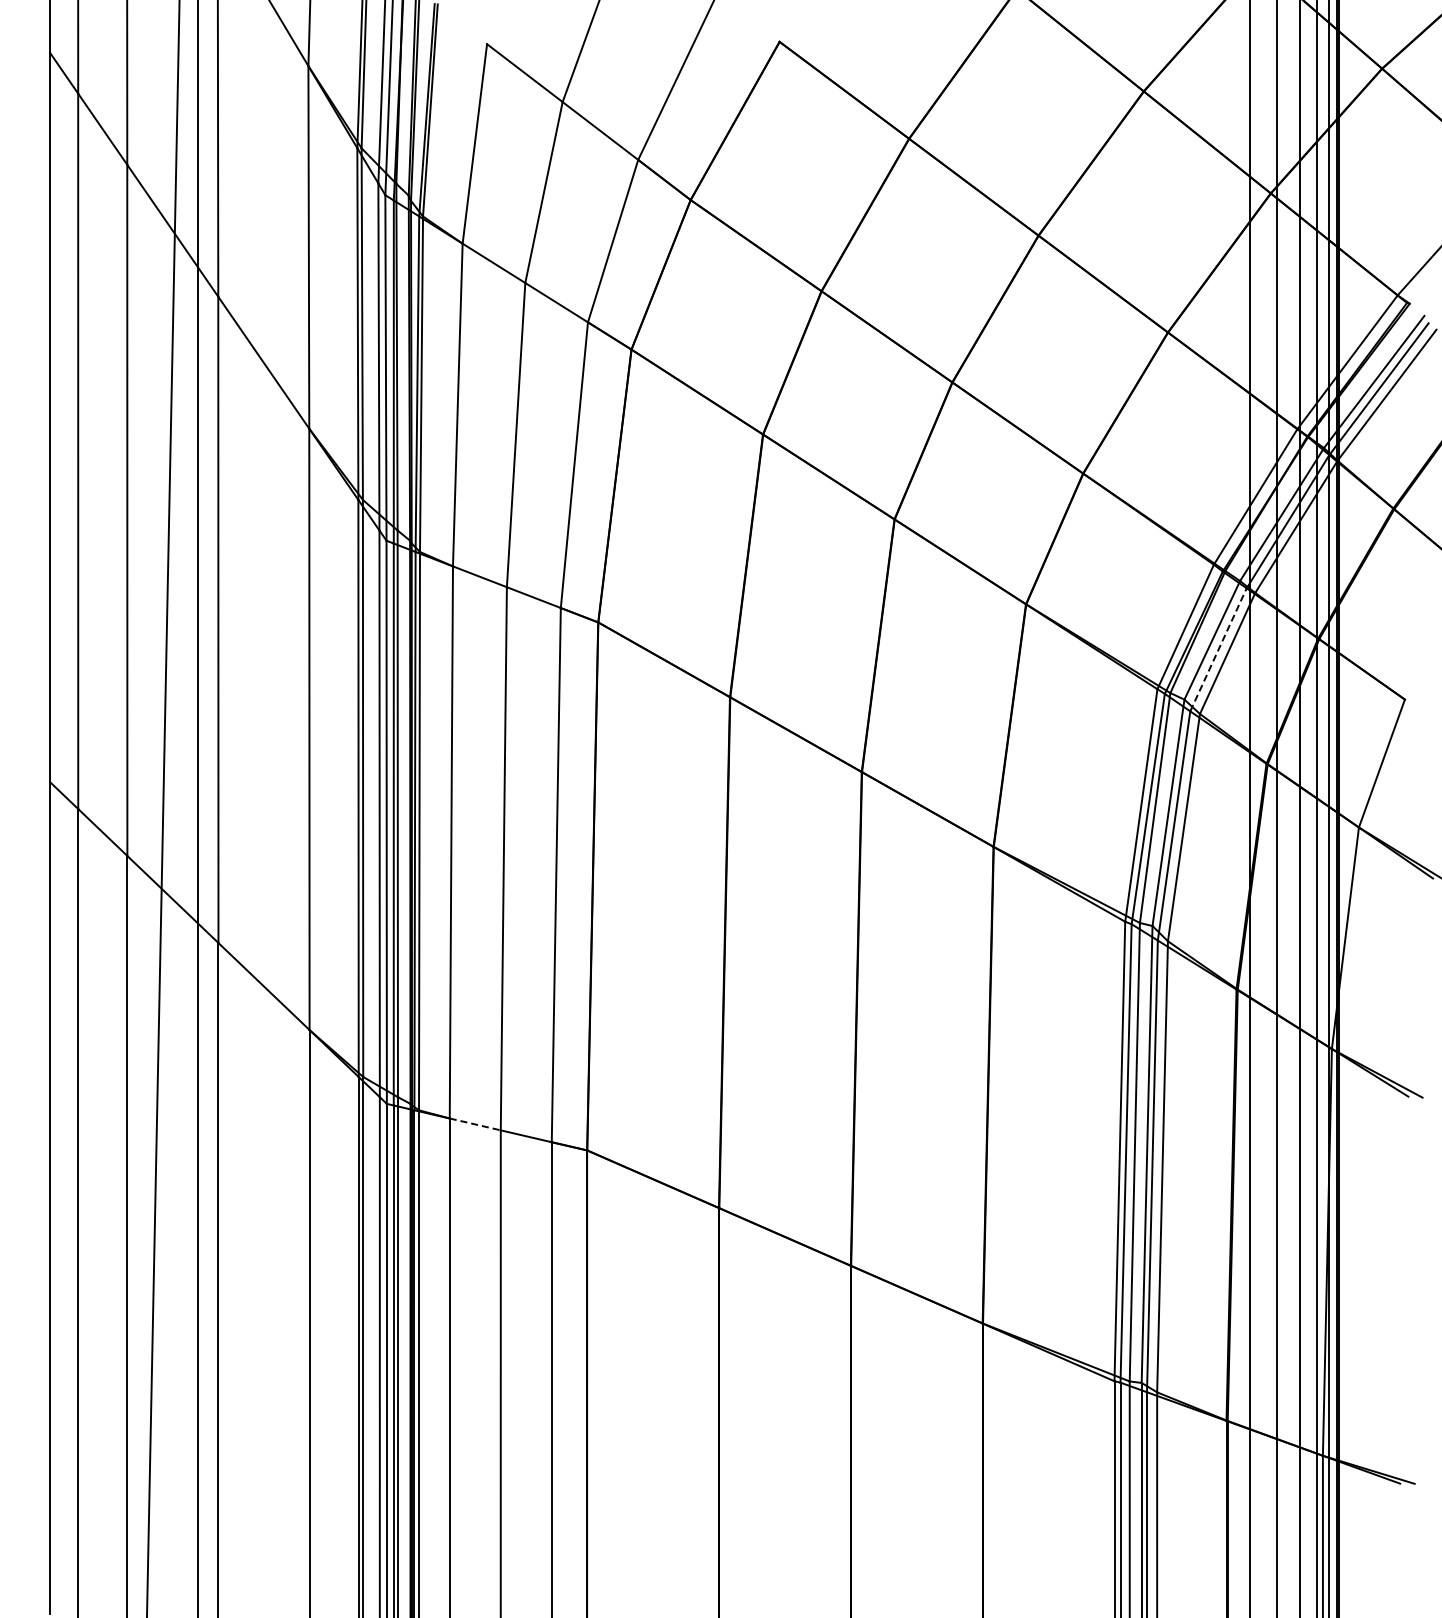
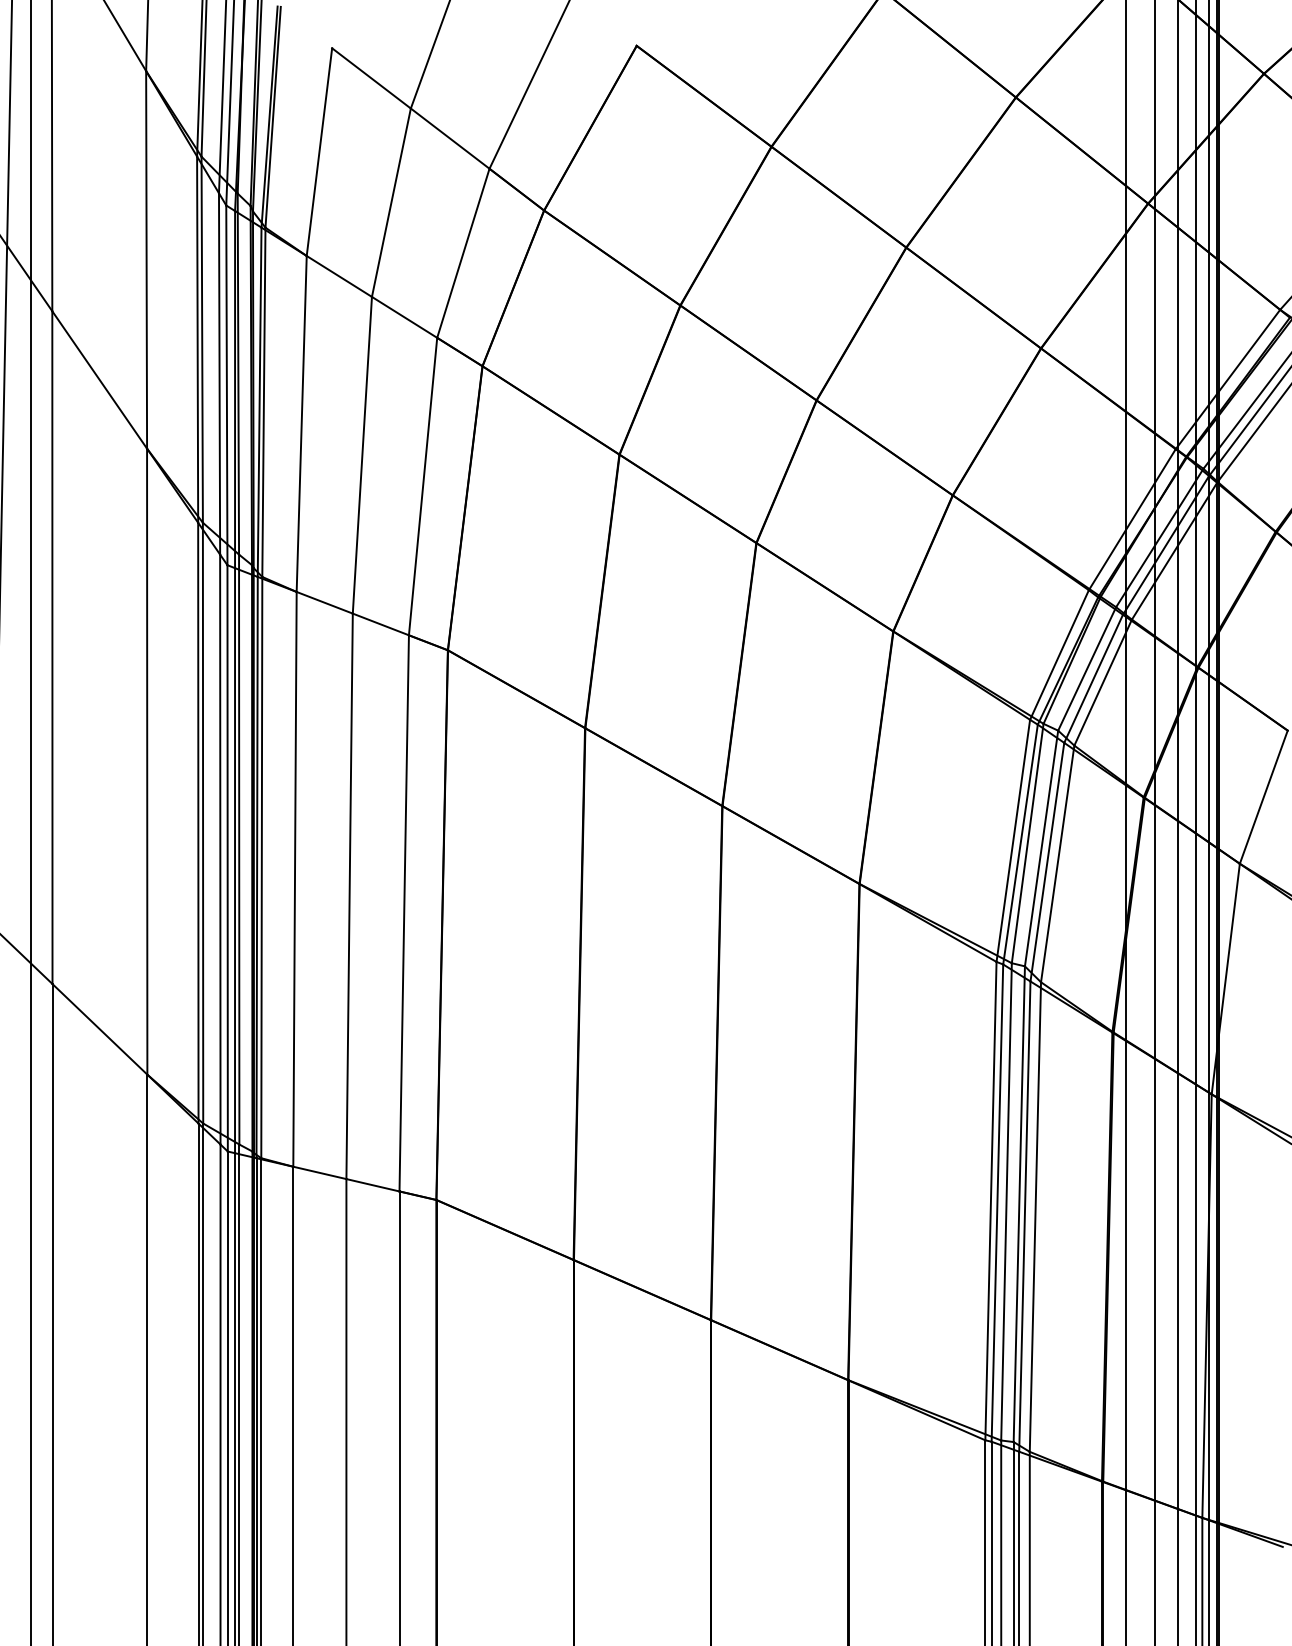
line: (1218, 649) -> (1093, 678), dashed -> solid
line: (475, 1124) -> (320, 1172), dashed -> solid

